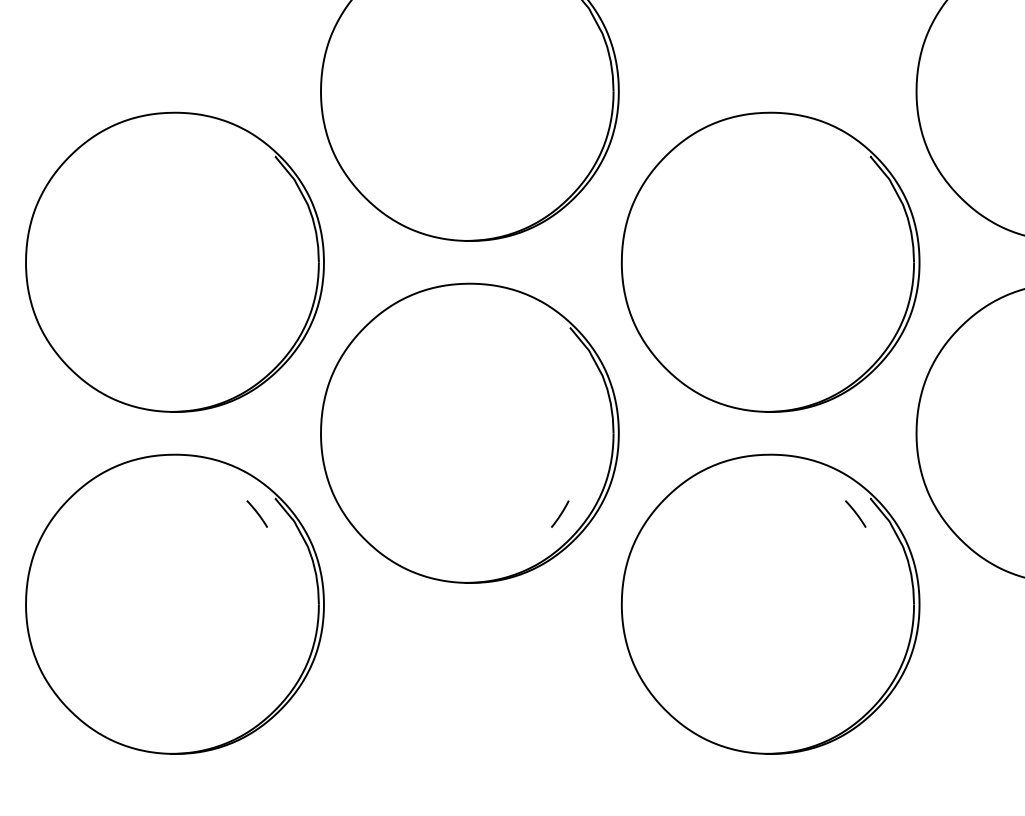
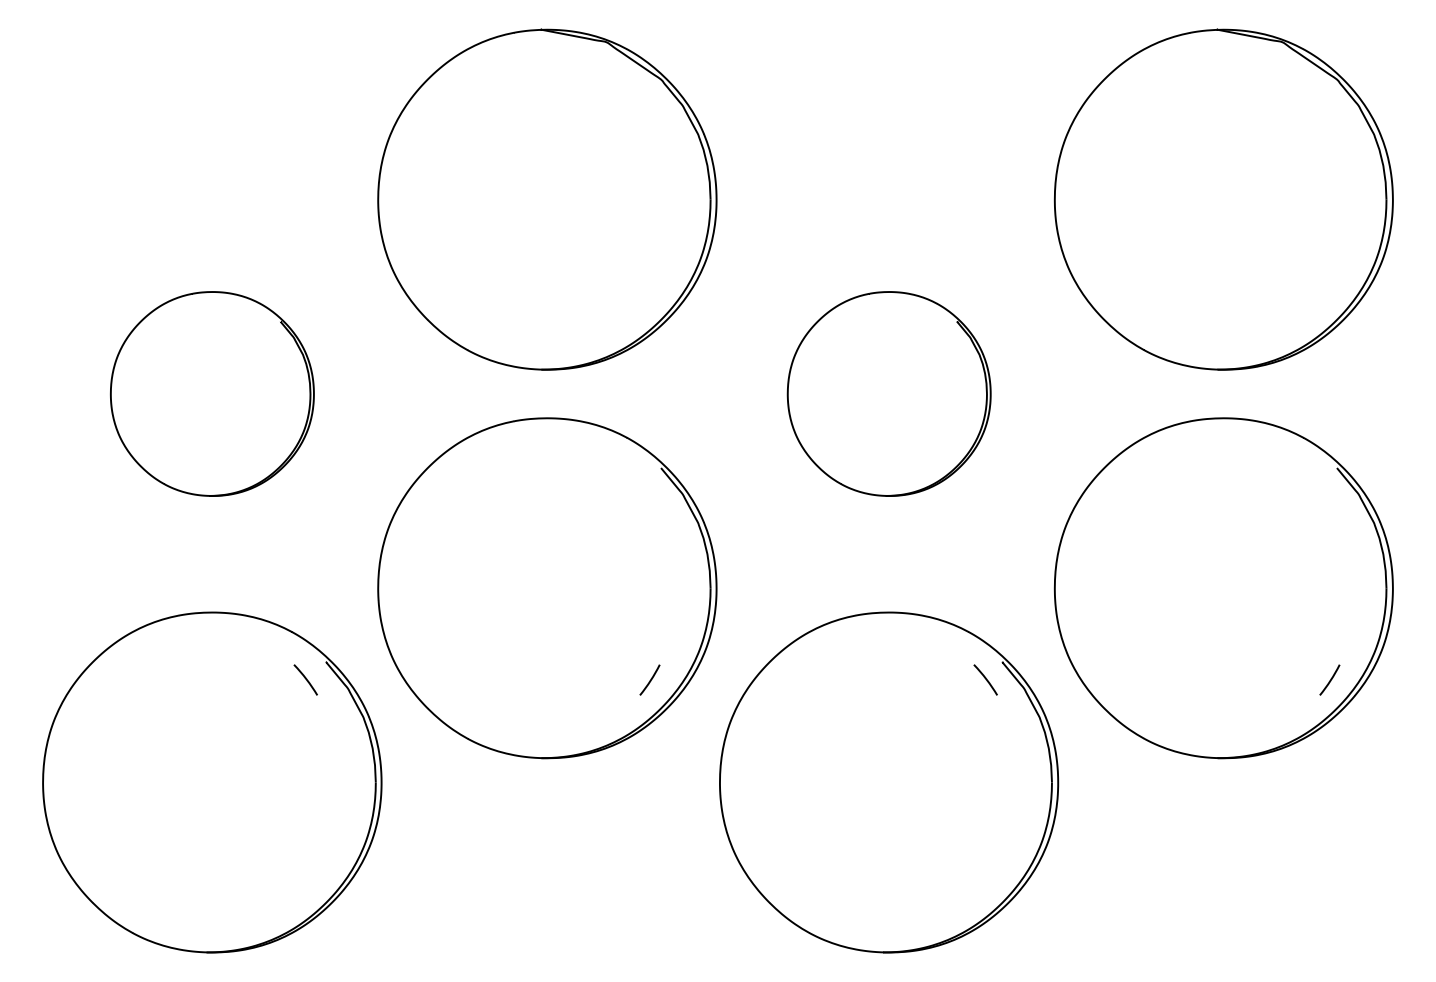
part: (175, 261) -> (212, 393), size x0.6
part: (771, 261) -> (889, 393), size x0.6

